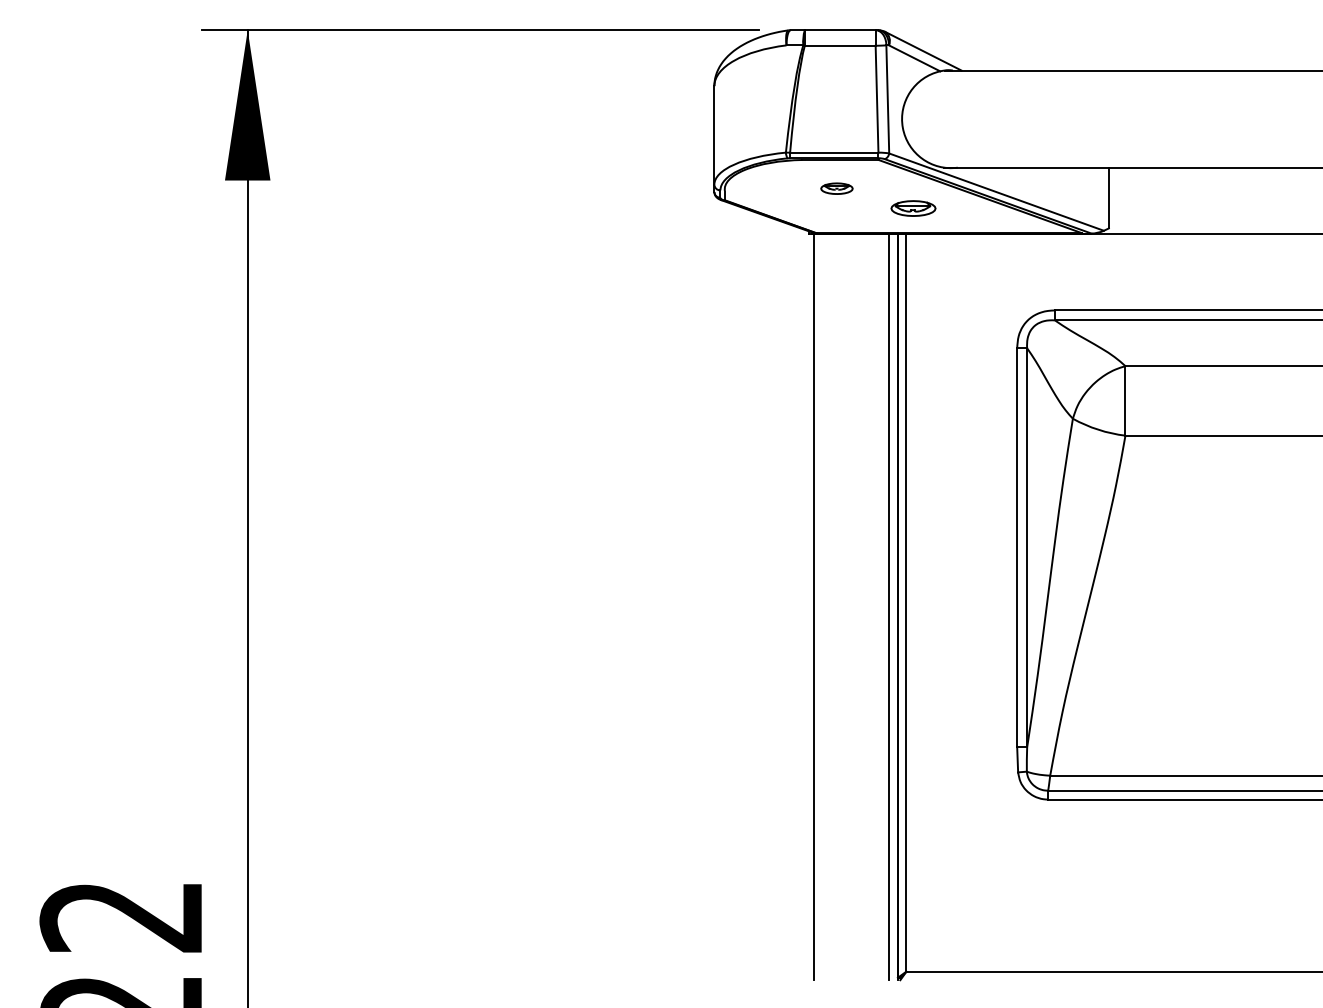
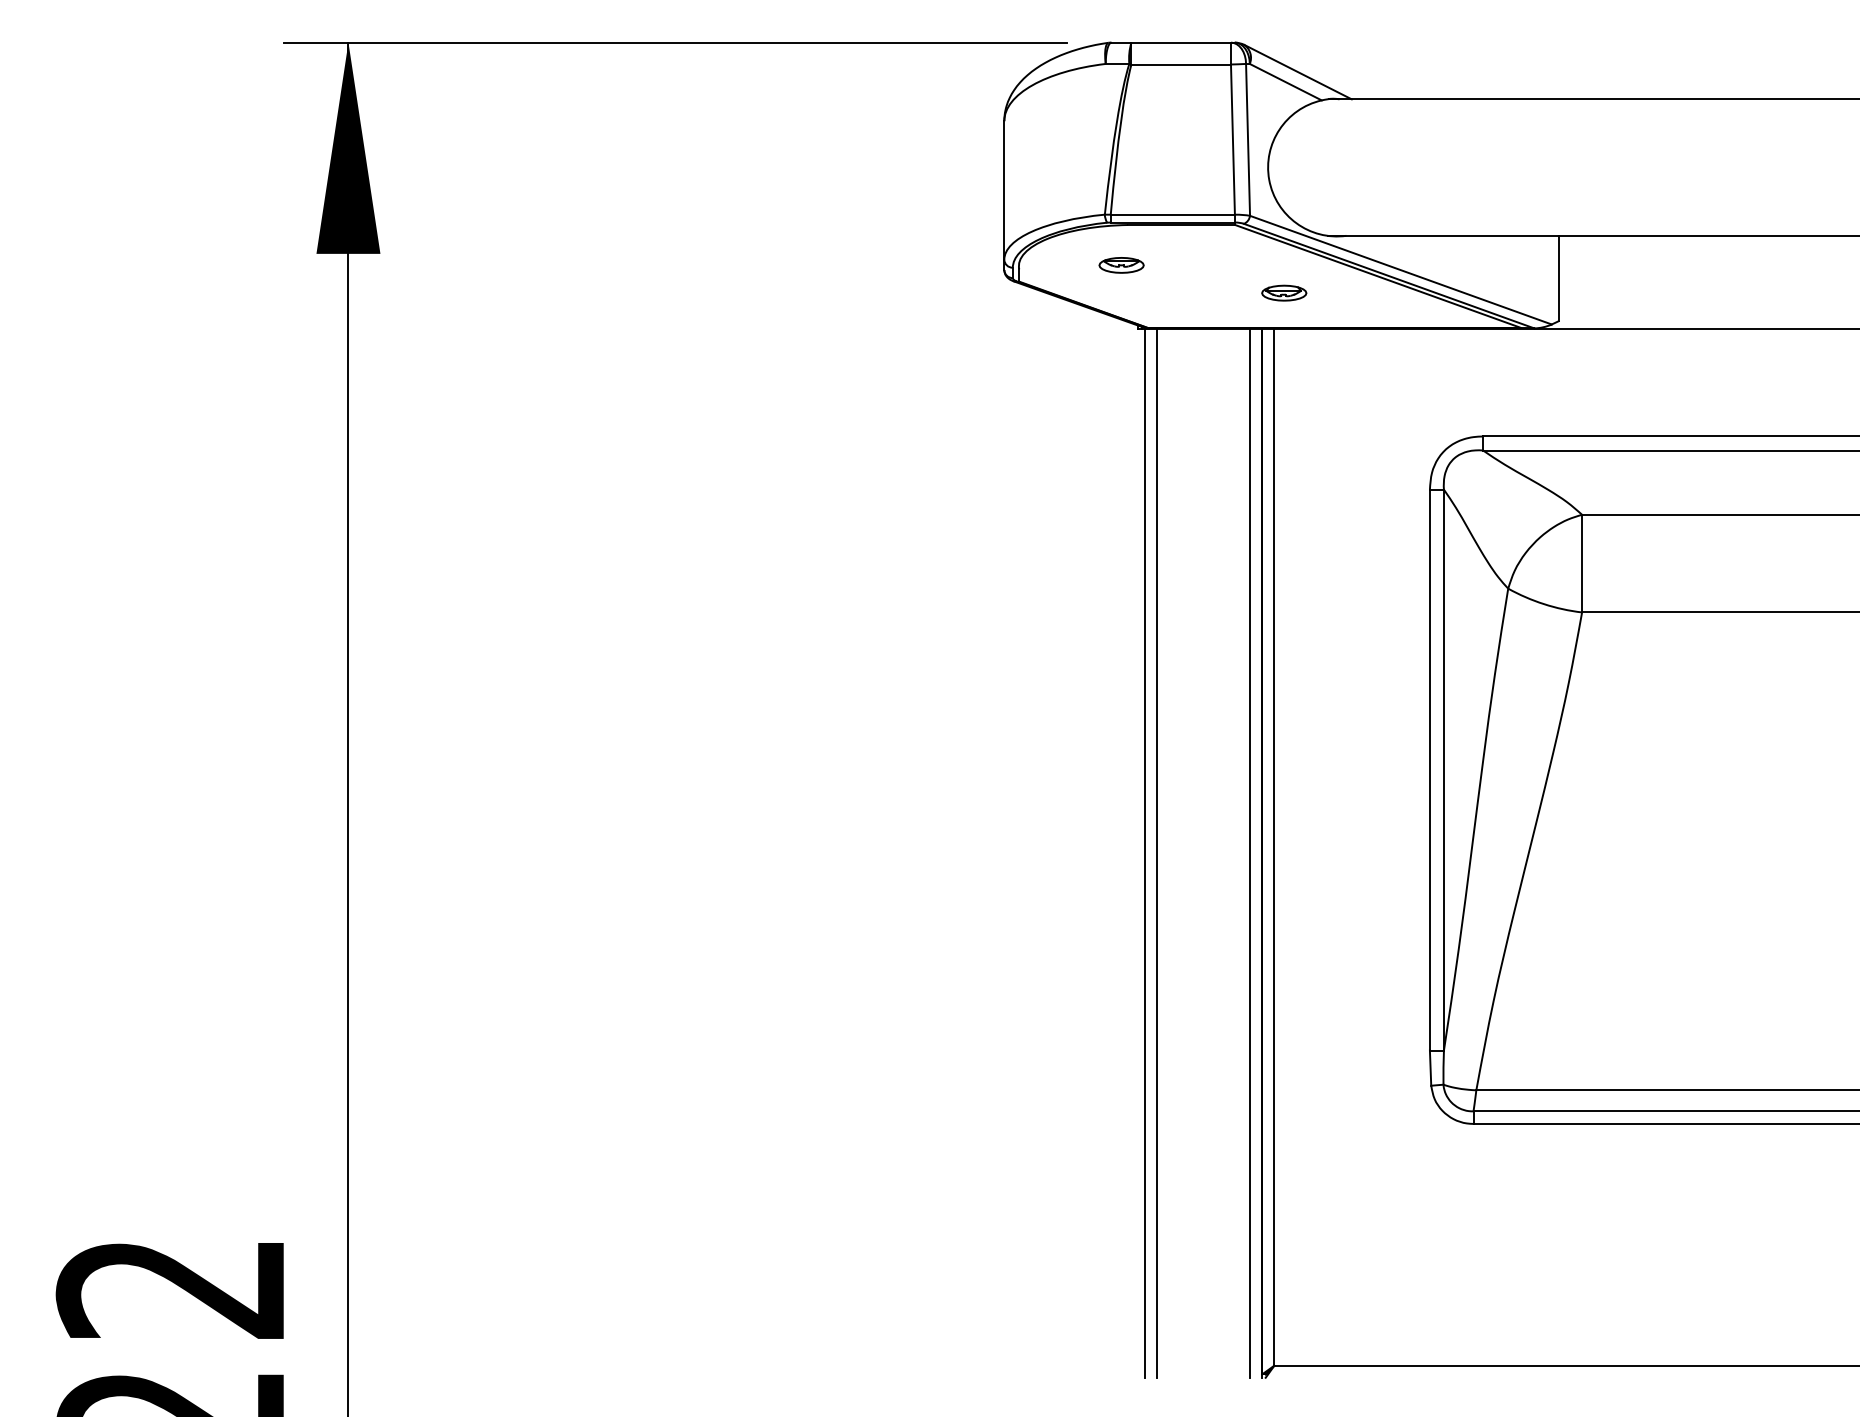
part: (836, 188) -> (1121, 265), moved
part: (913, 208) -> (1284, 292), size x0.71
line: (822, 606) -> (1156, 852), added

